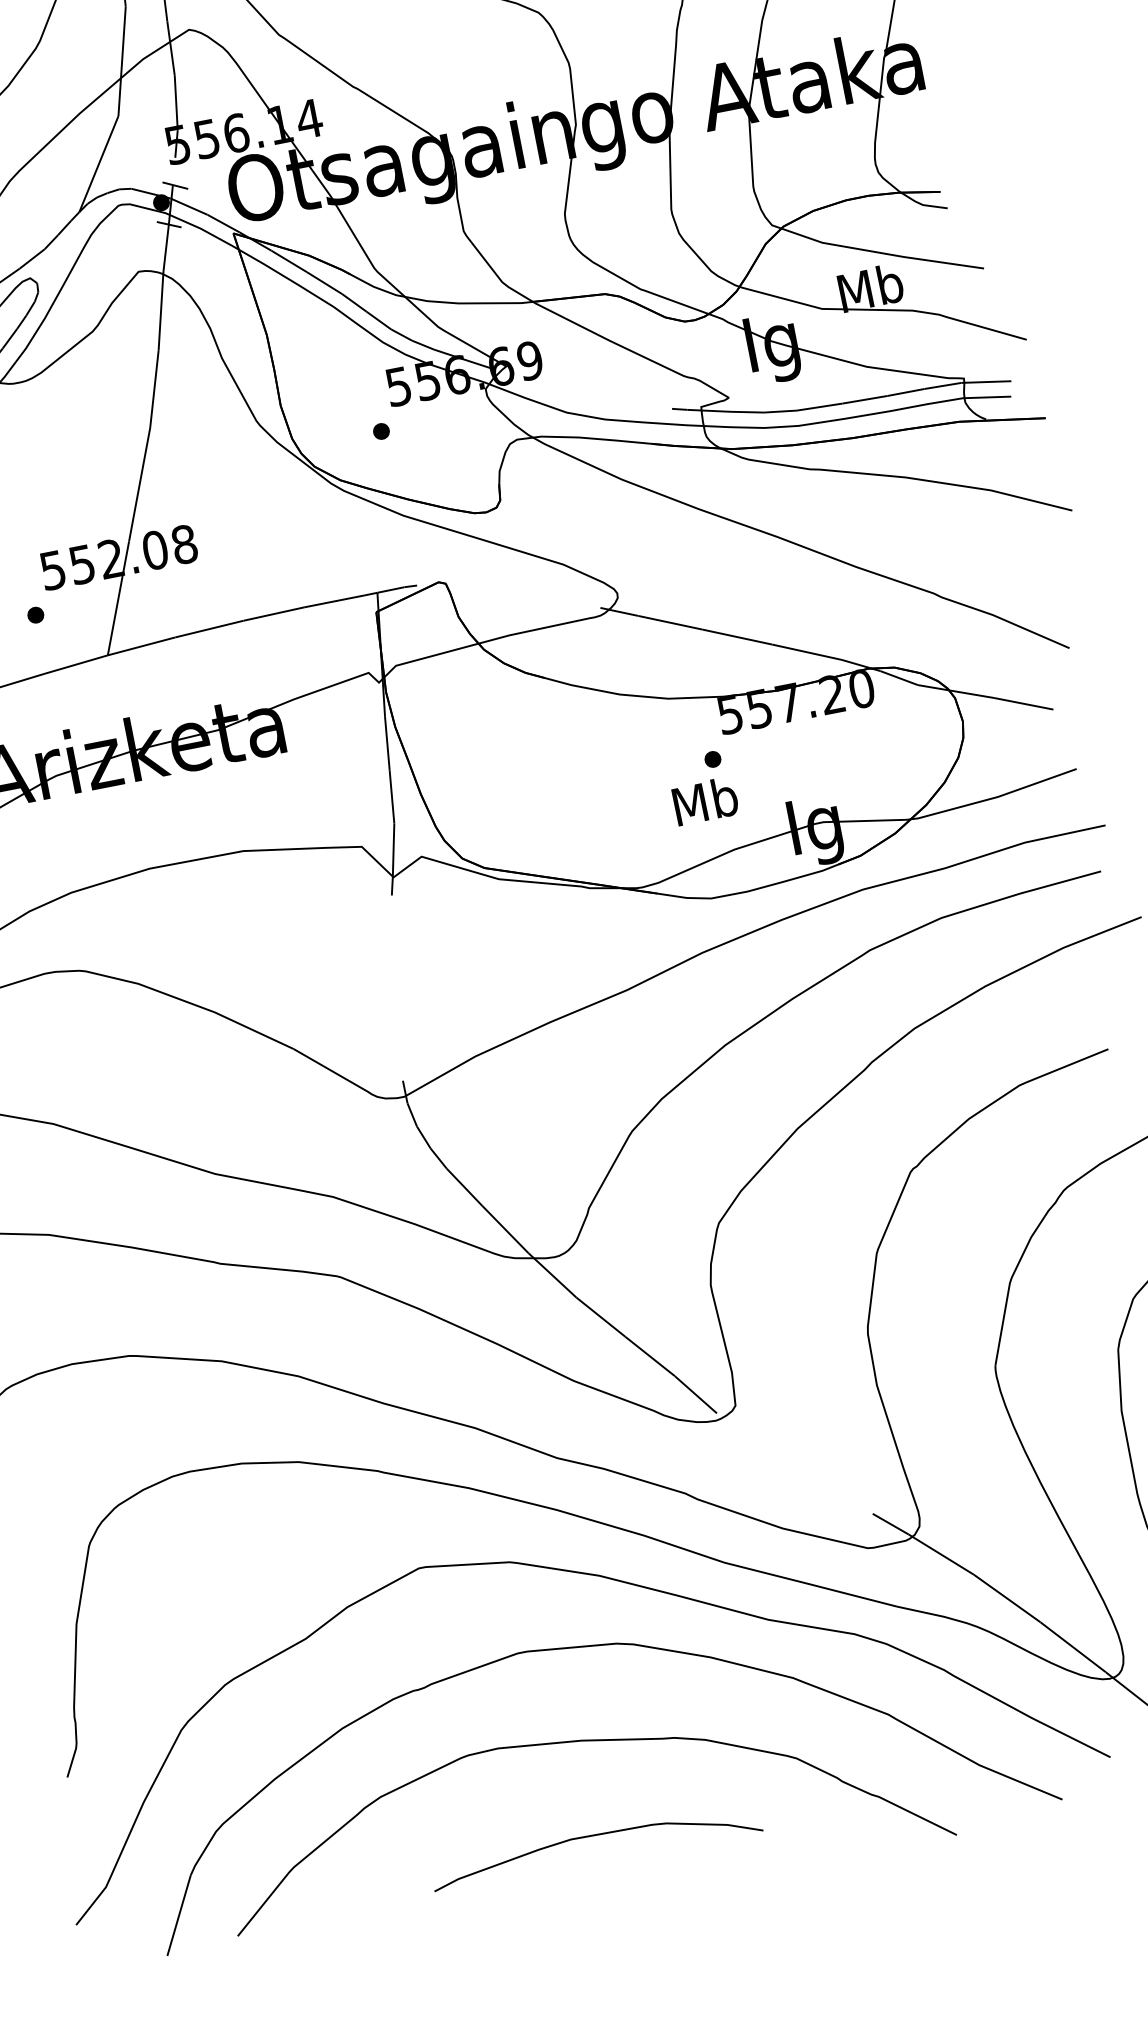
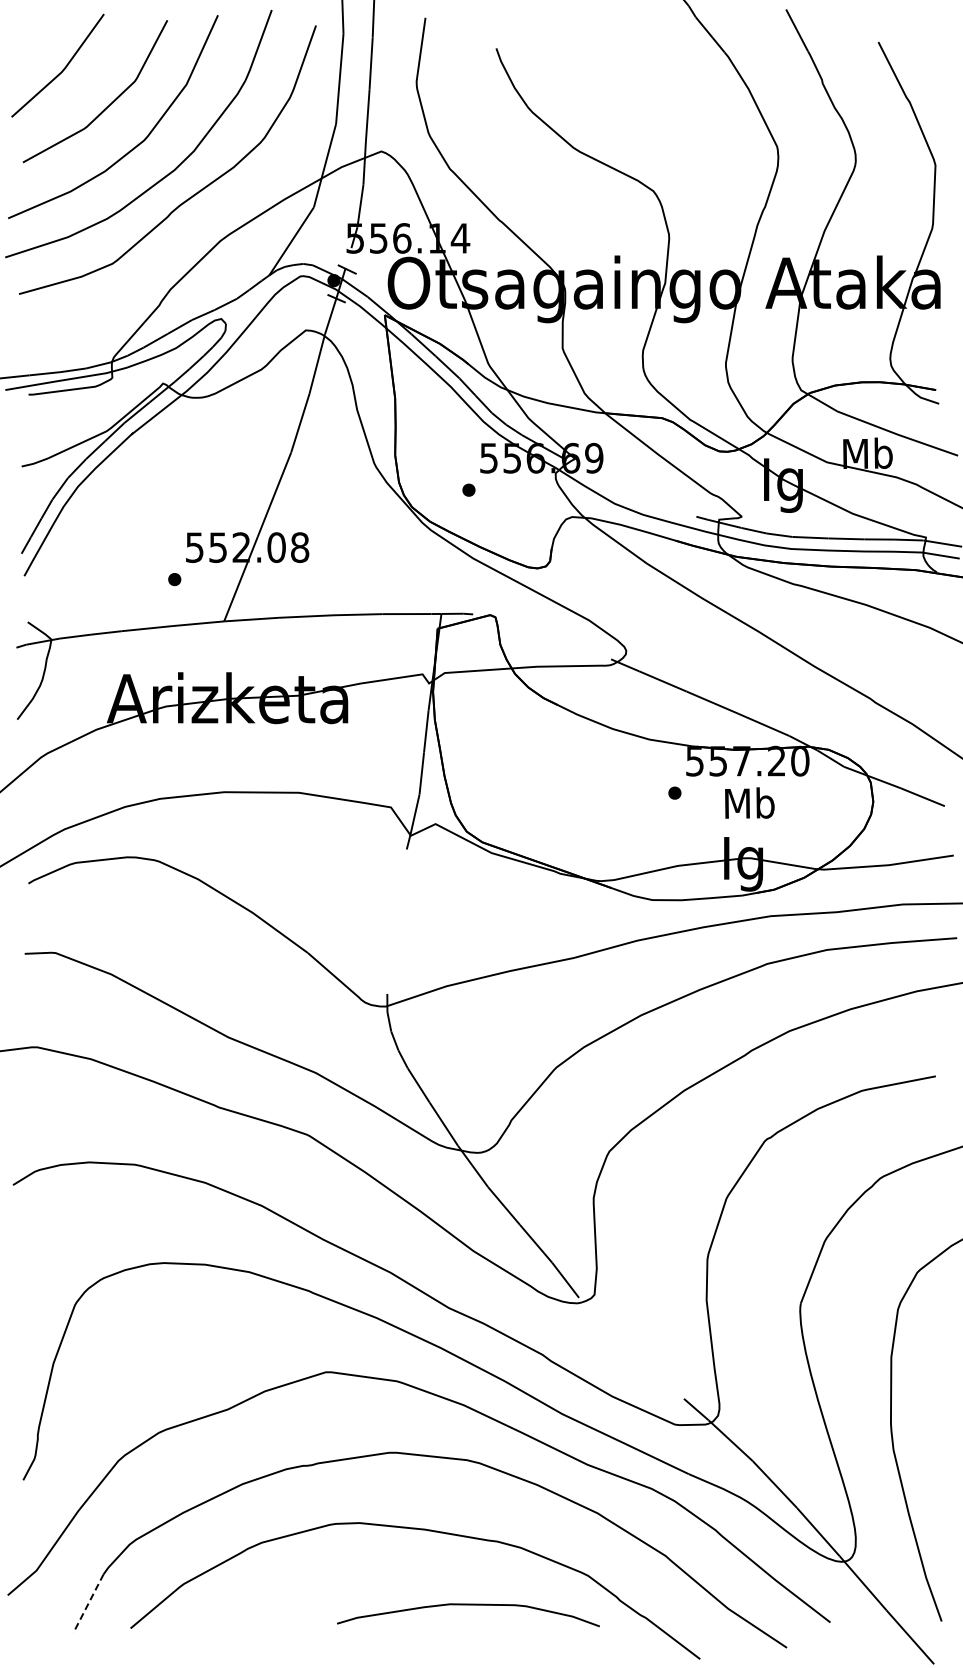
text: (704, 800) -> (749, 802), moved
curve: (594, 1836) -> (468, 1605), moved
line: (179, 1916) -> (88, 1604), solid -> dashed

